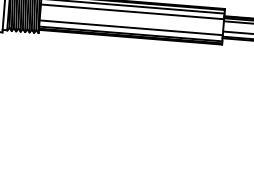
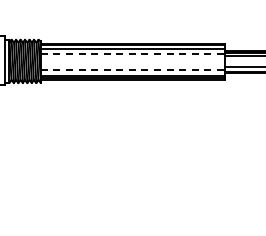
line: (132, 12) -> (132, 54), solid -> dashed
line: (130, 28) -> (132, 70), solid -> dashed

